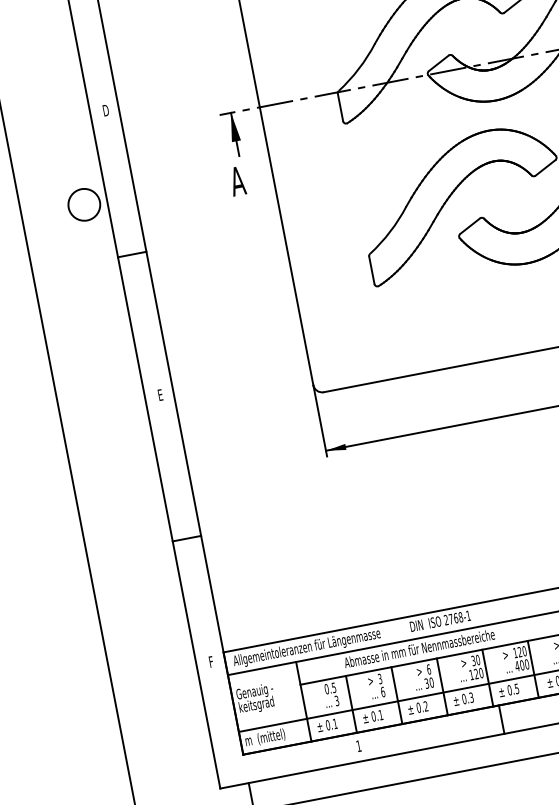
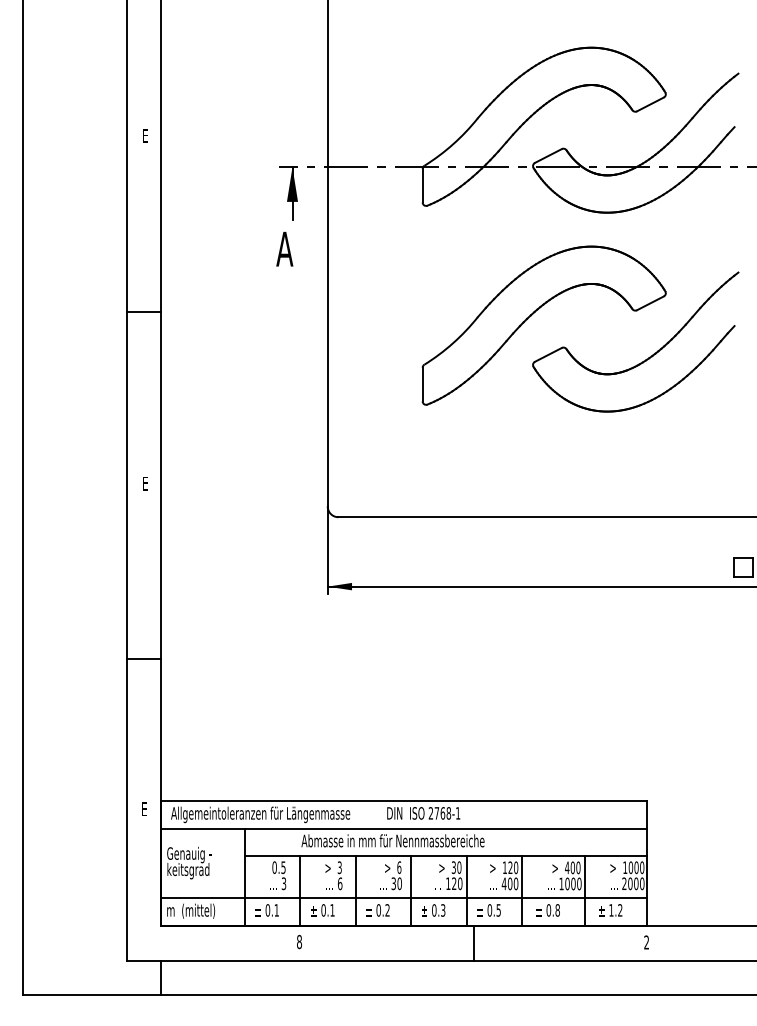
text: (105, 110) -> (145, 135), D -> E
circle: (84, 205) -> (98, 242), removed
text: (210, 661) -> (144, 808), F -> E
text: (358, 745) -> (299, 941), 1 -> 8

